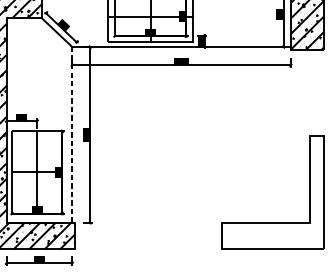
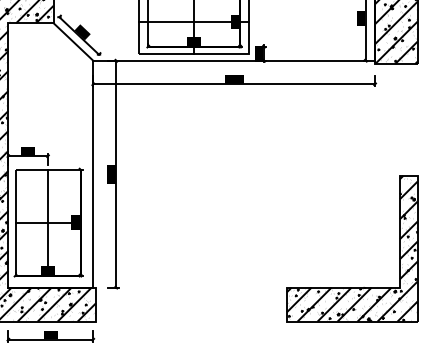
line: (72, 134) -> (93, 173), dashed -> solid
hatch: (272, 192) -> (351, 248), added

